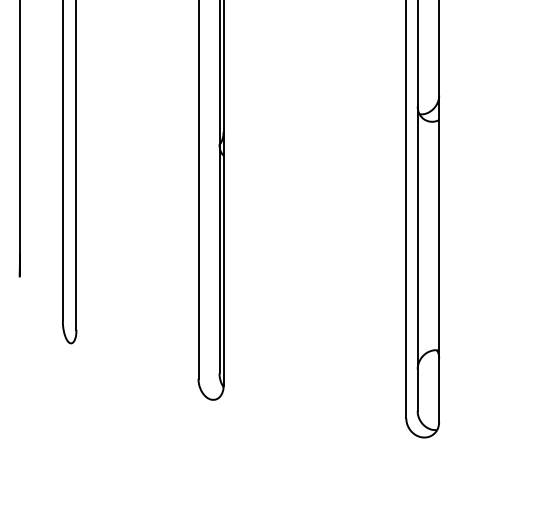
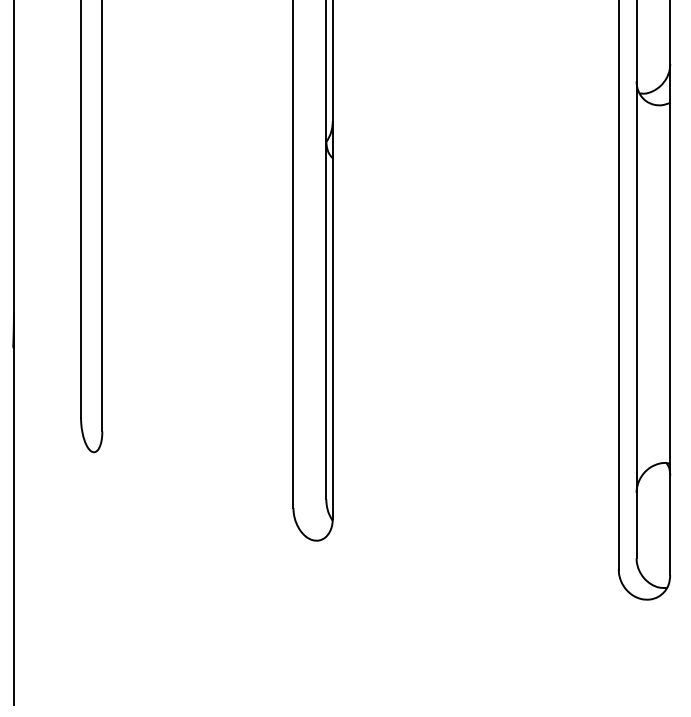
line: (19, 389) -> (13, 524), added

